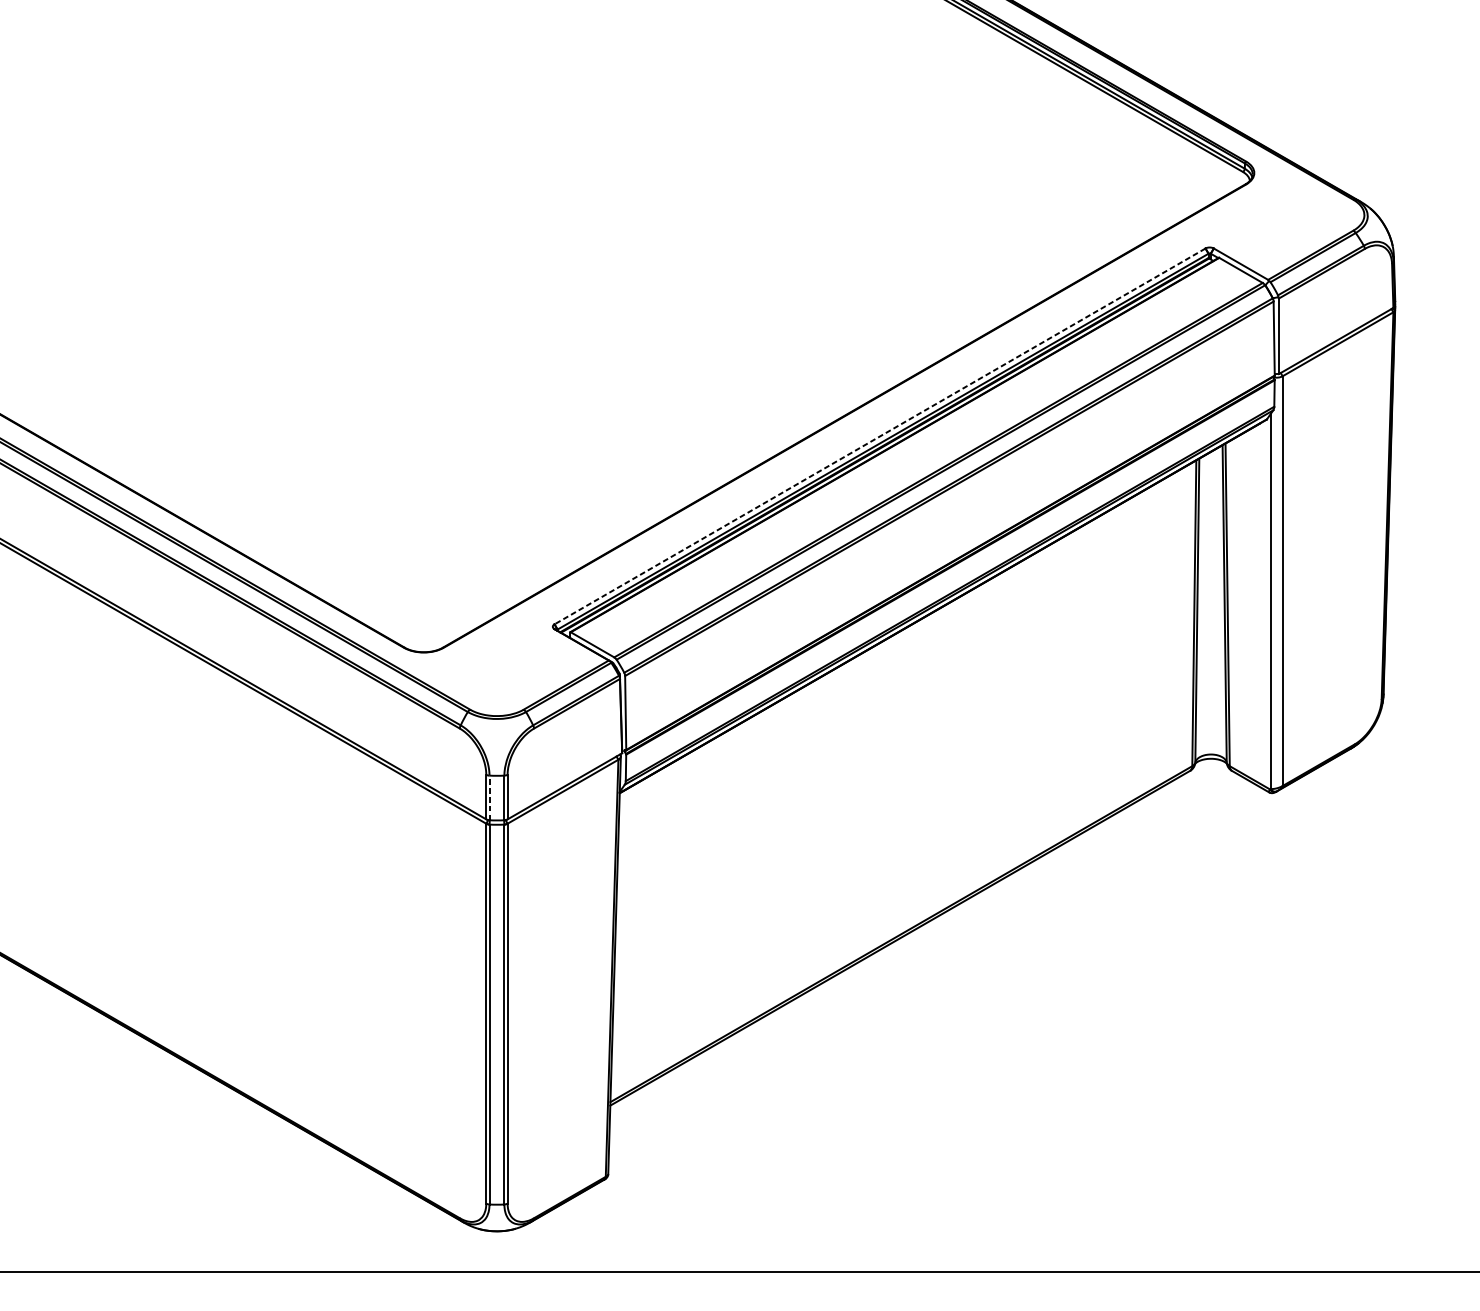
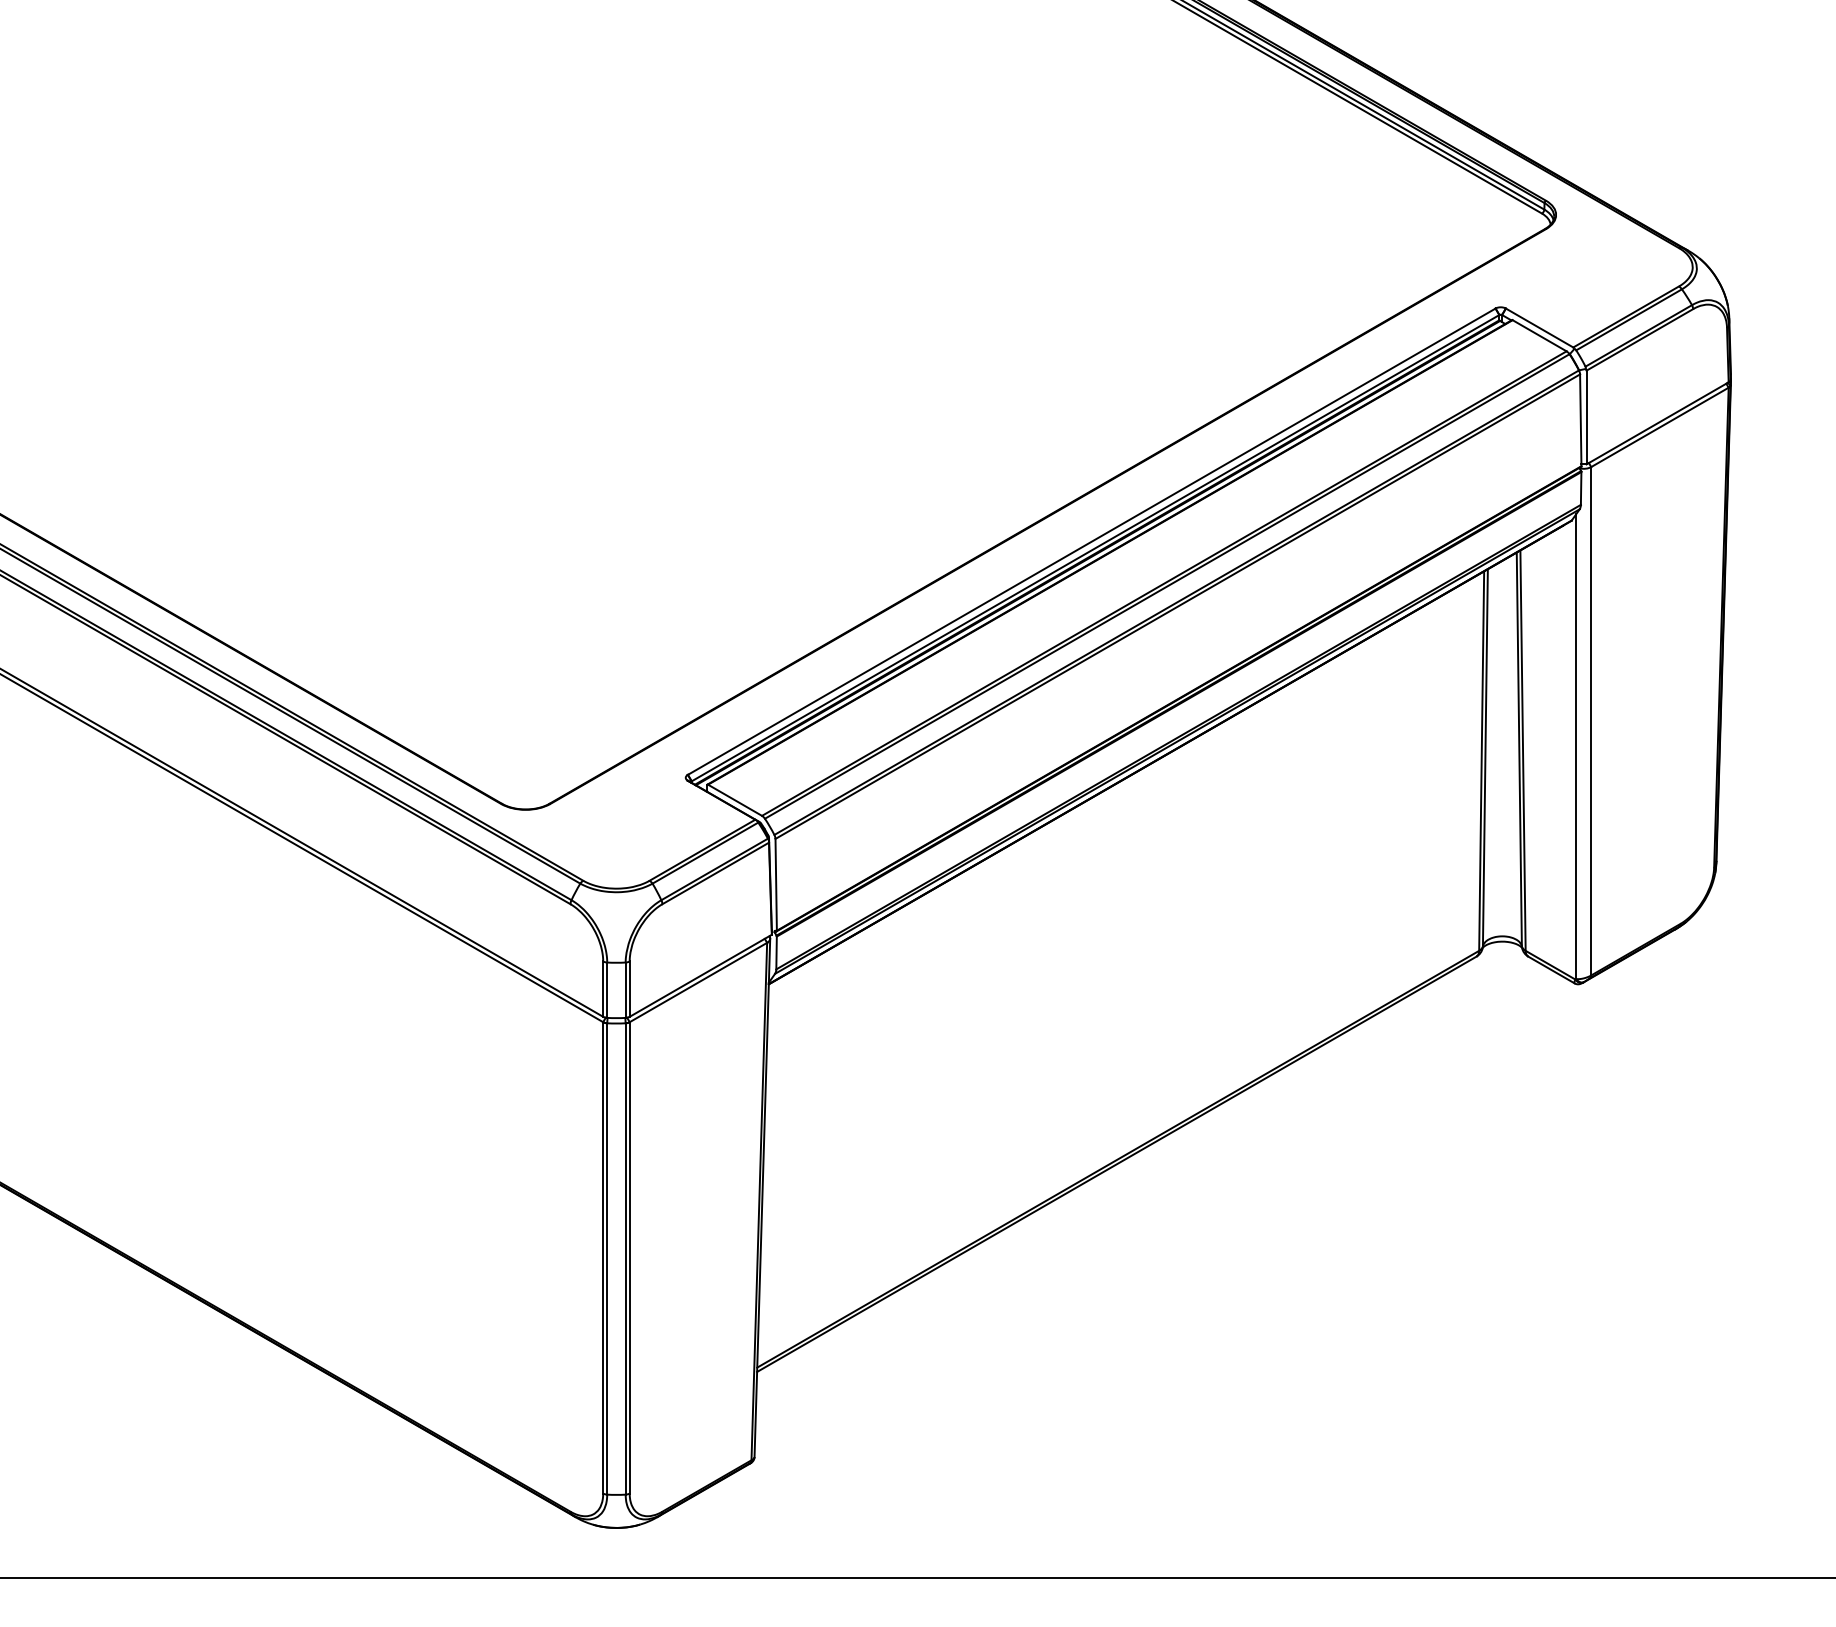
line: (879, 436) -> (1091, 541), dashed -> solid
line: (489, 798) -> (607, 990), dashed -> solid

